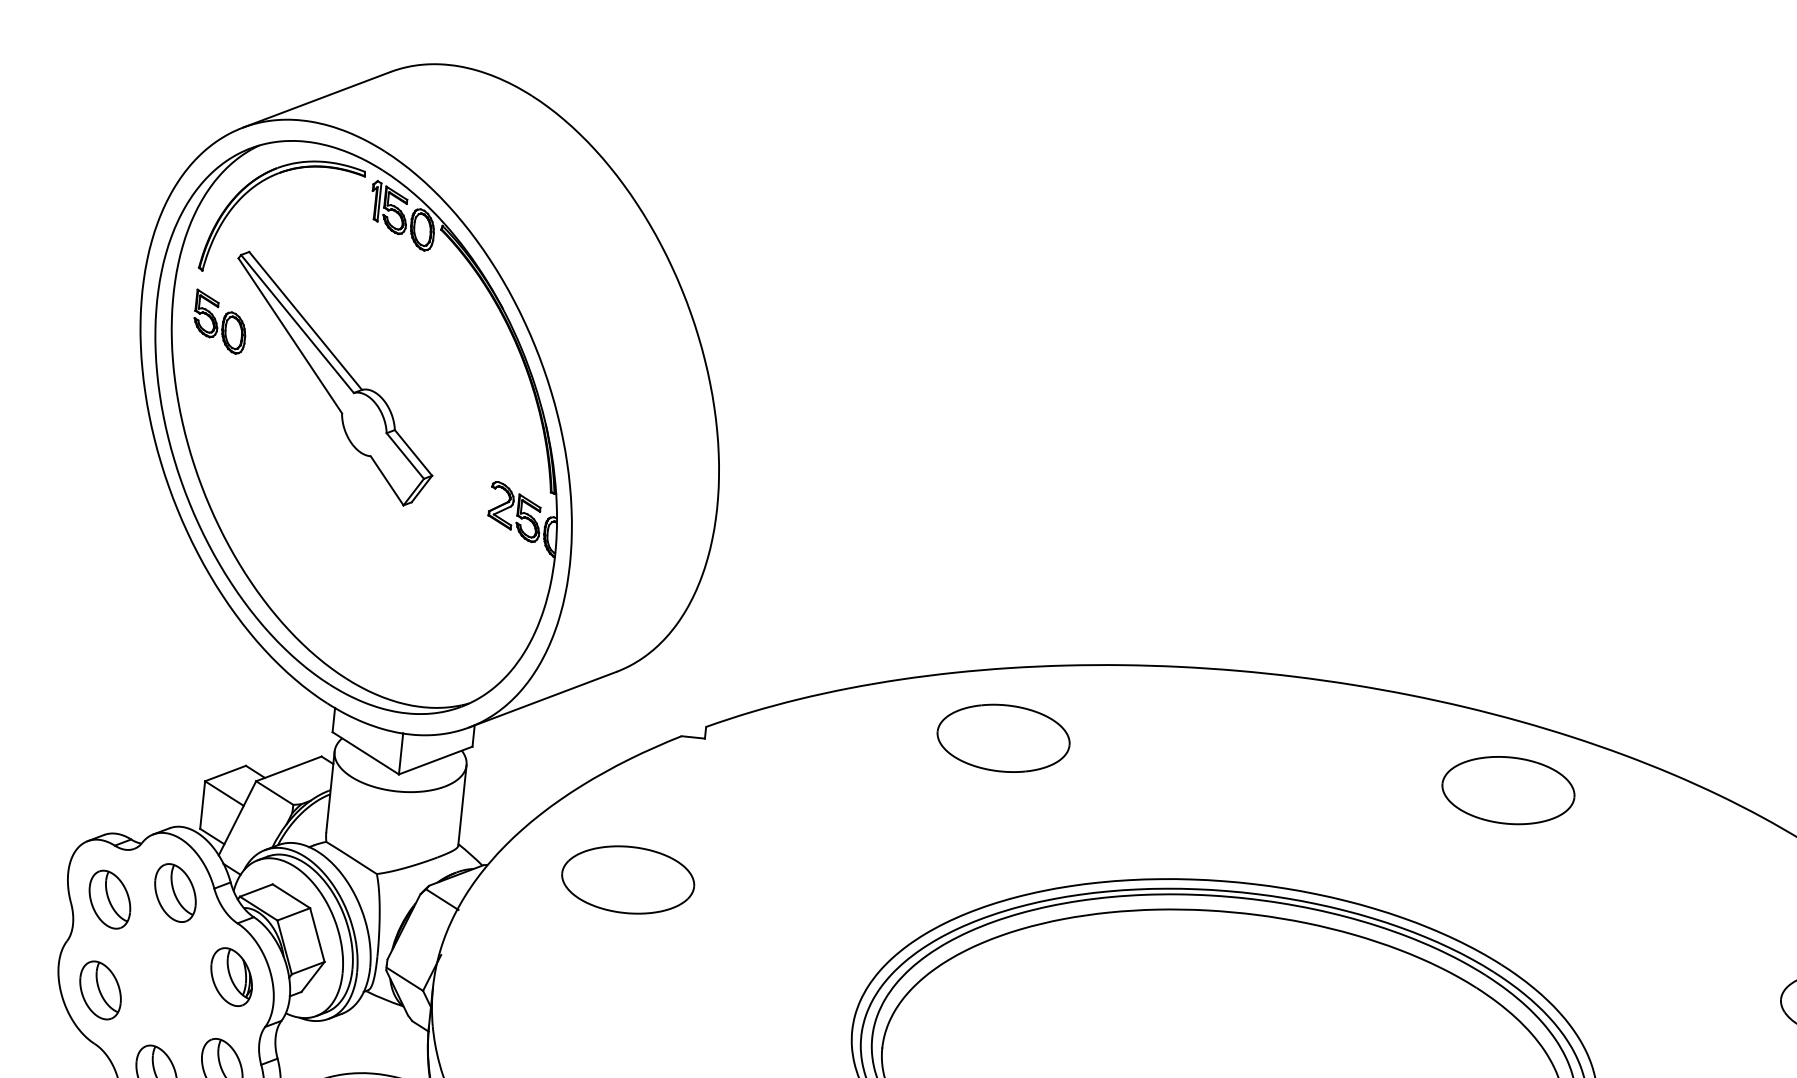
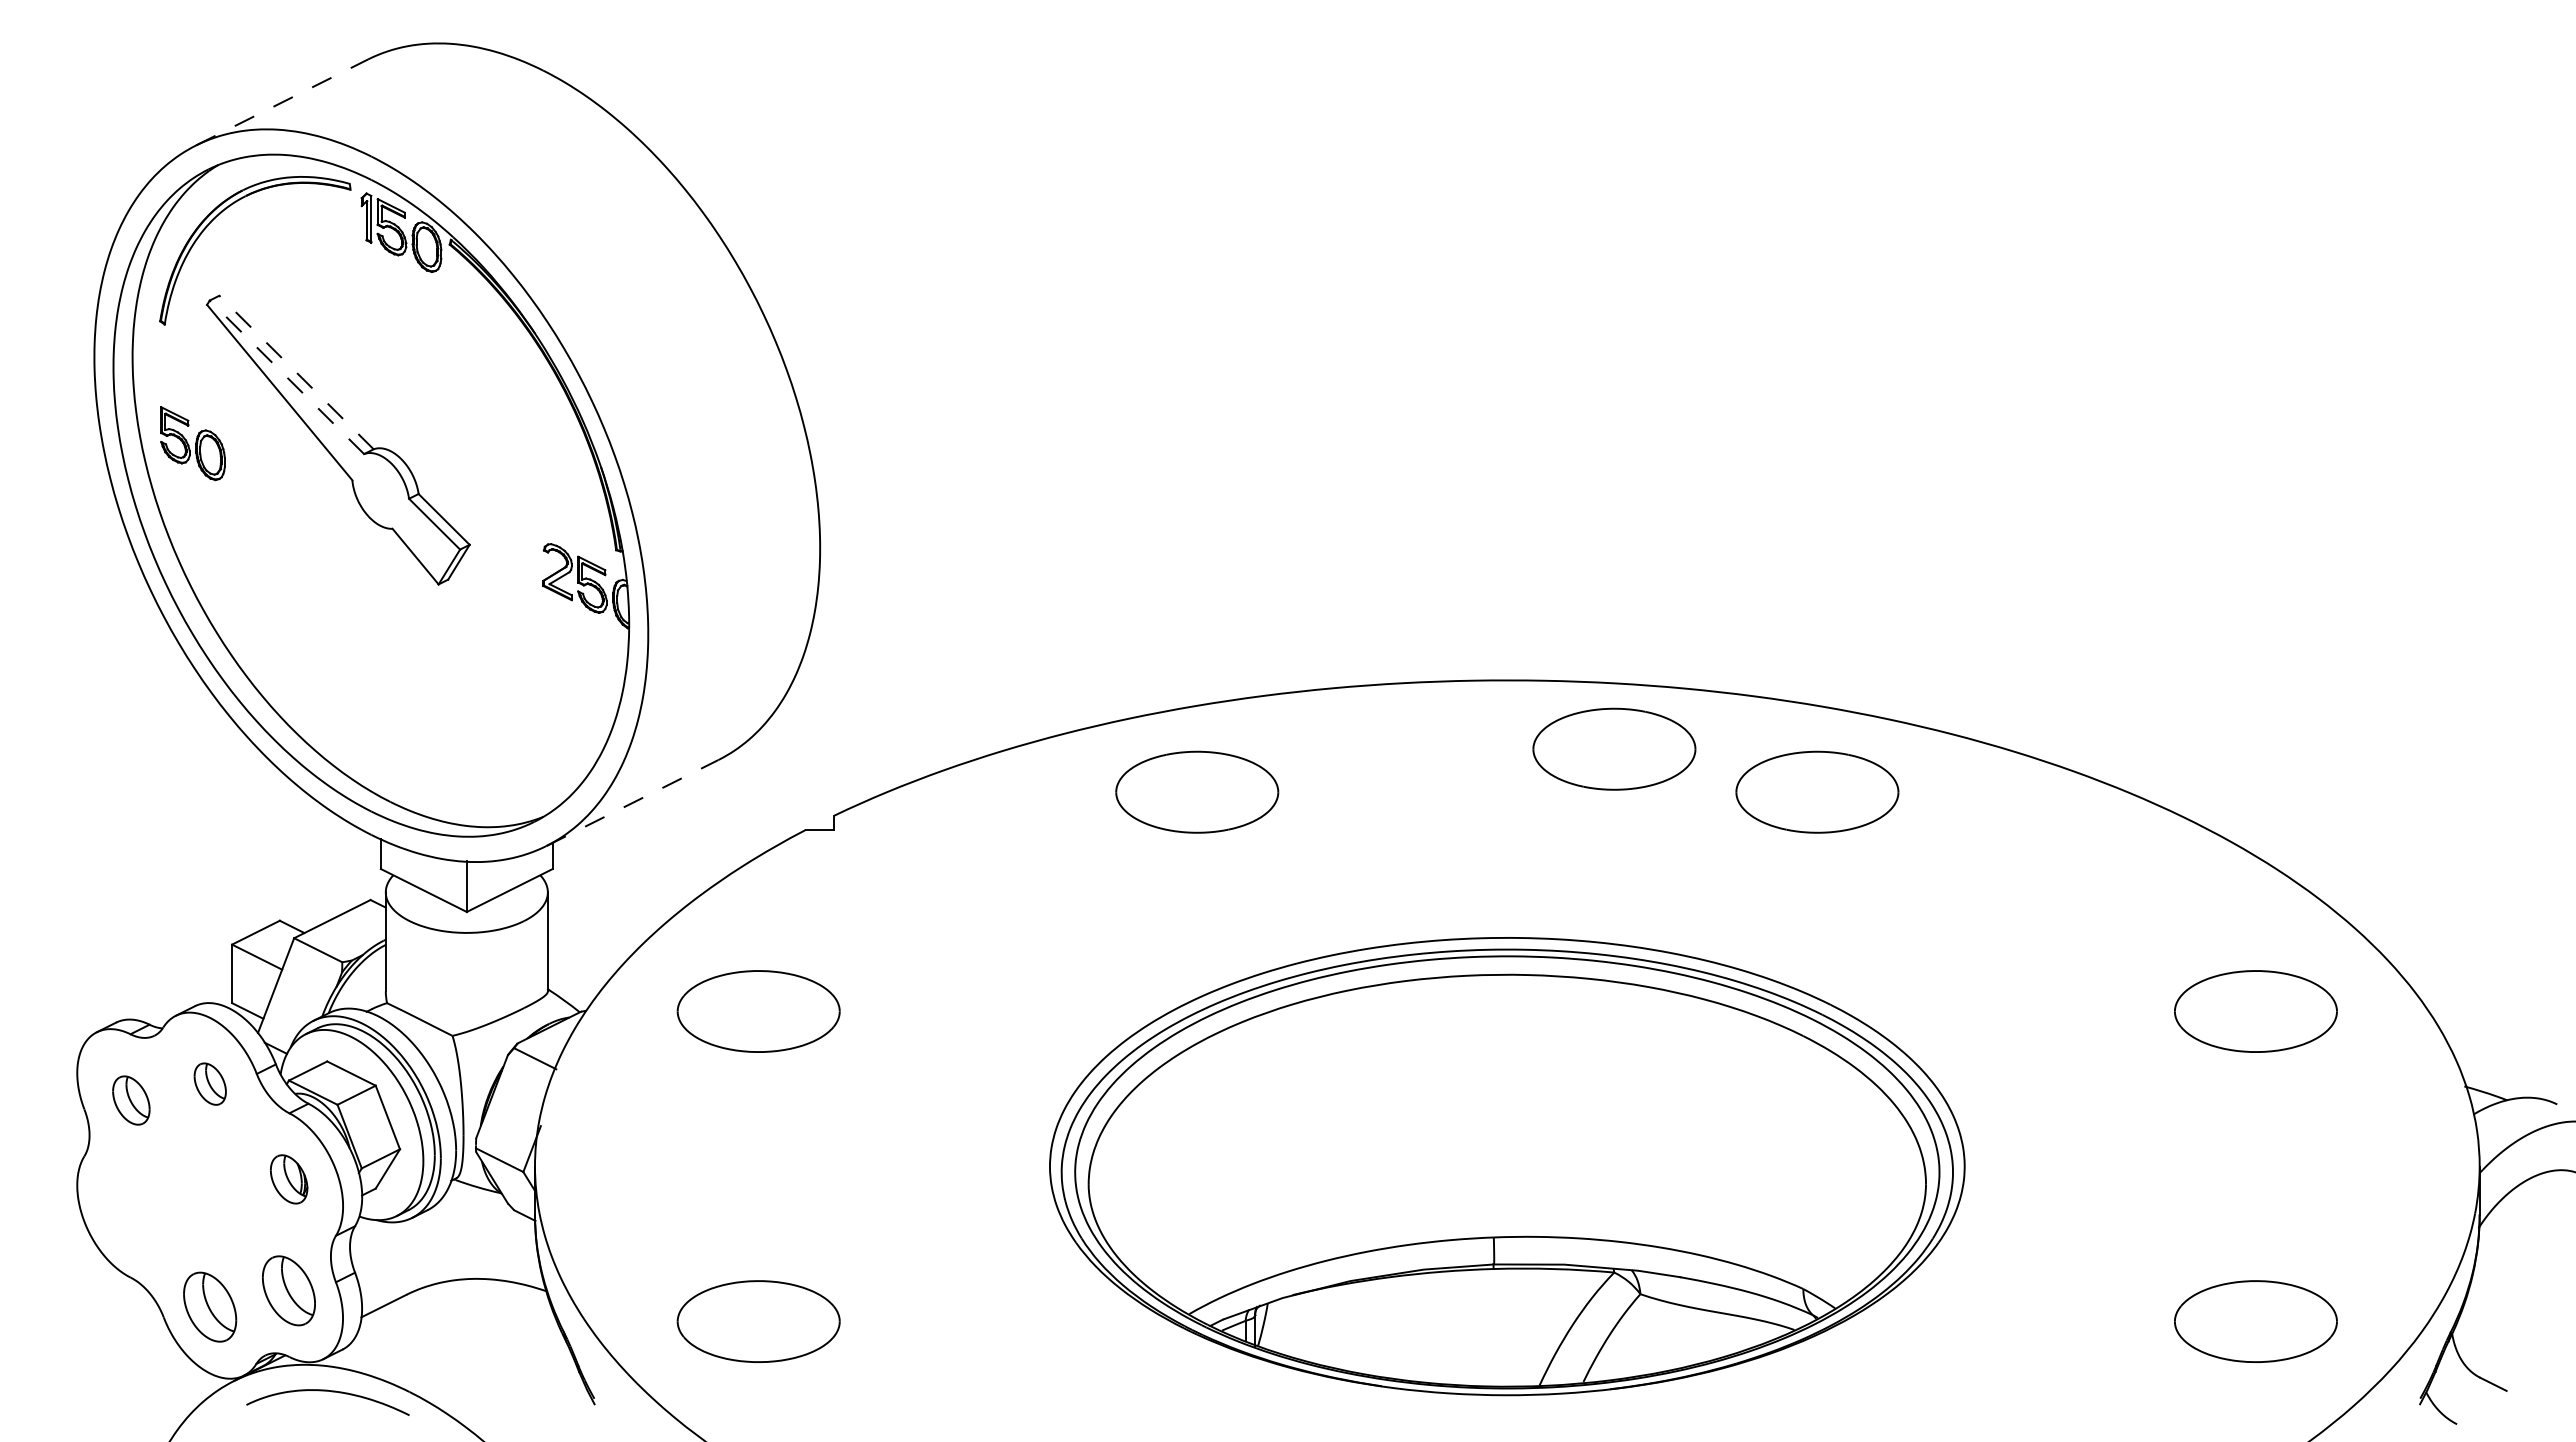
line: (316, 99) -> (282, 102), solid -> dashed
line: (305, 320) -> (296, 372), solid -> dashed
part: (219, 321) -> (192, 443), moved
line: (297, 324) -> (286, 377), solid -> dashed
line: (543, 699) -> (632, 802), solid -> dashed
part: (1346, 737) -> (1614, 748), added
part: (175, 892) -> (210, 1083), size x0.6
part: (110, 899) -> (131, 1100), size x0.7
part: (232, 977) -> (289, 1179), size x0.7
part: (100, 990) -> (131, 1211), removed

